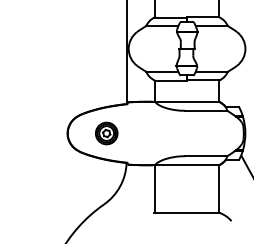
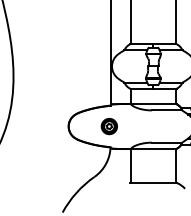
part: (105, 133) -> (108, 126), moved

